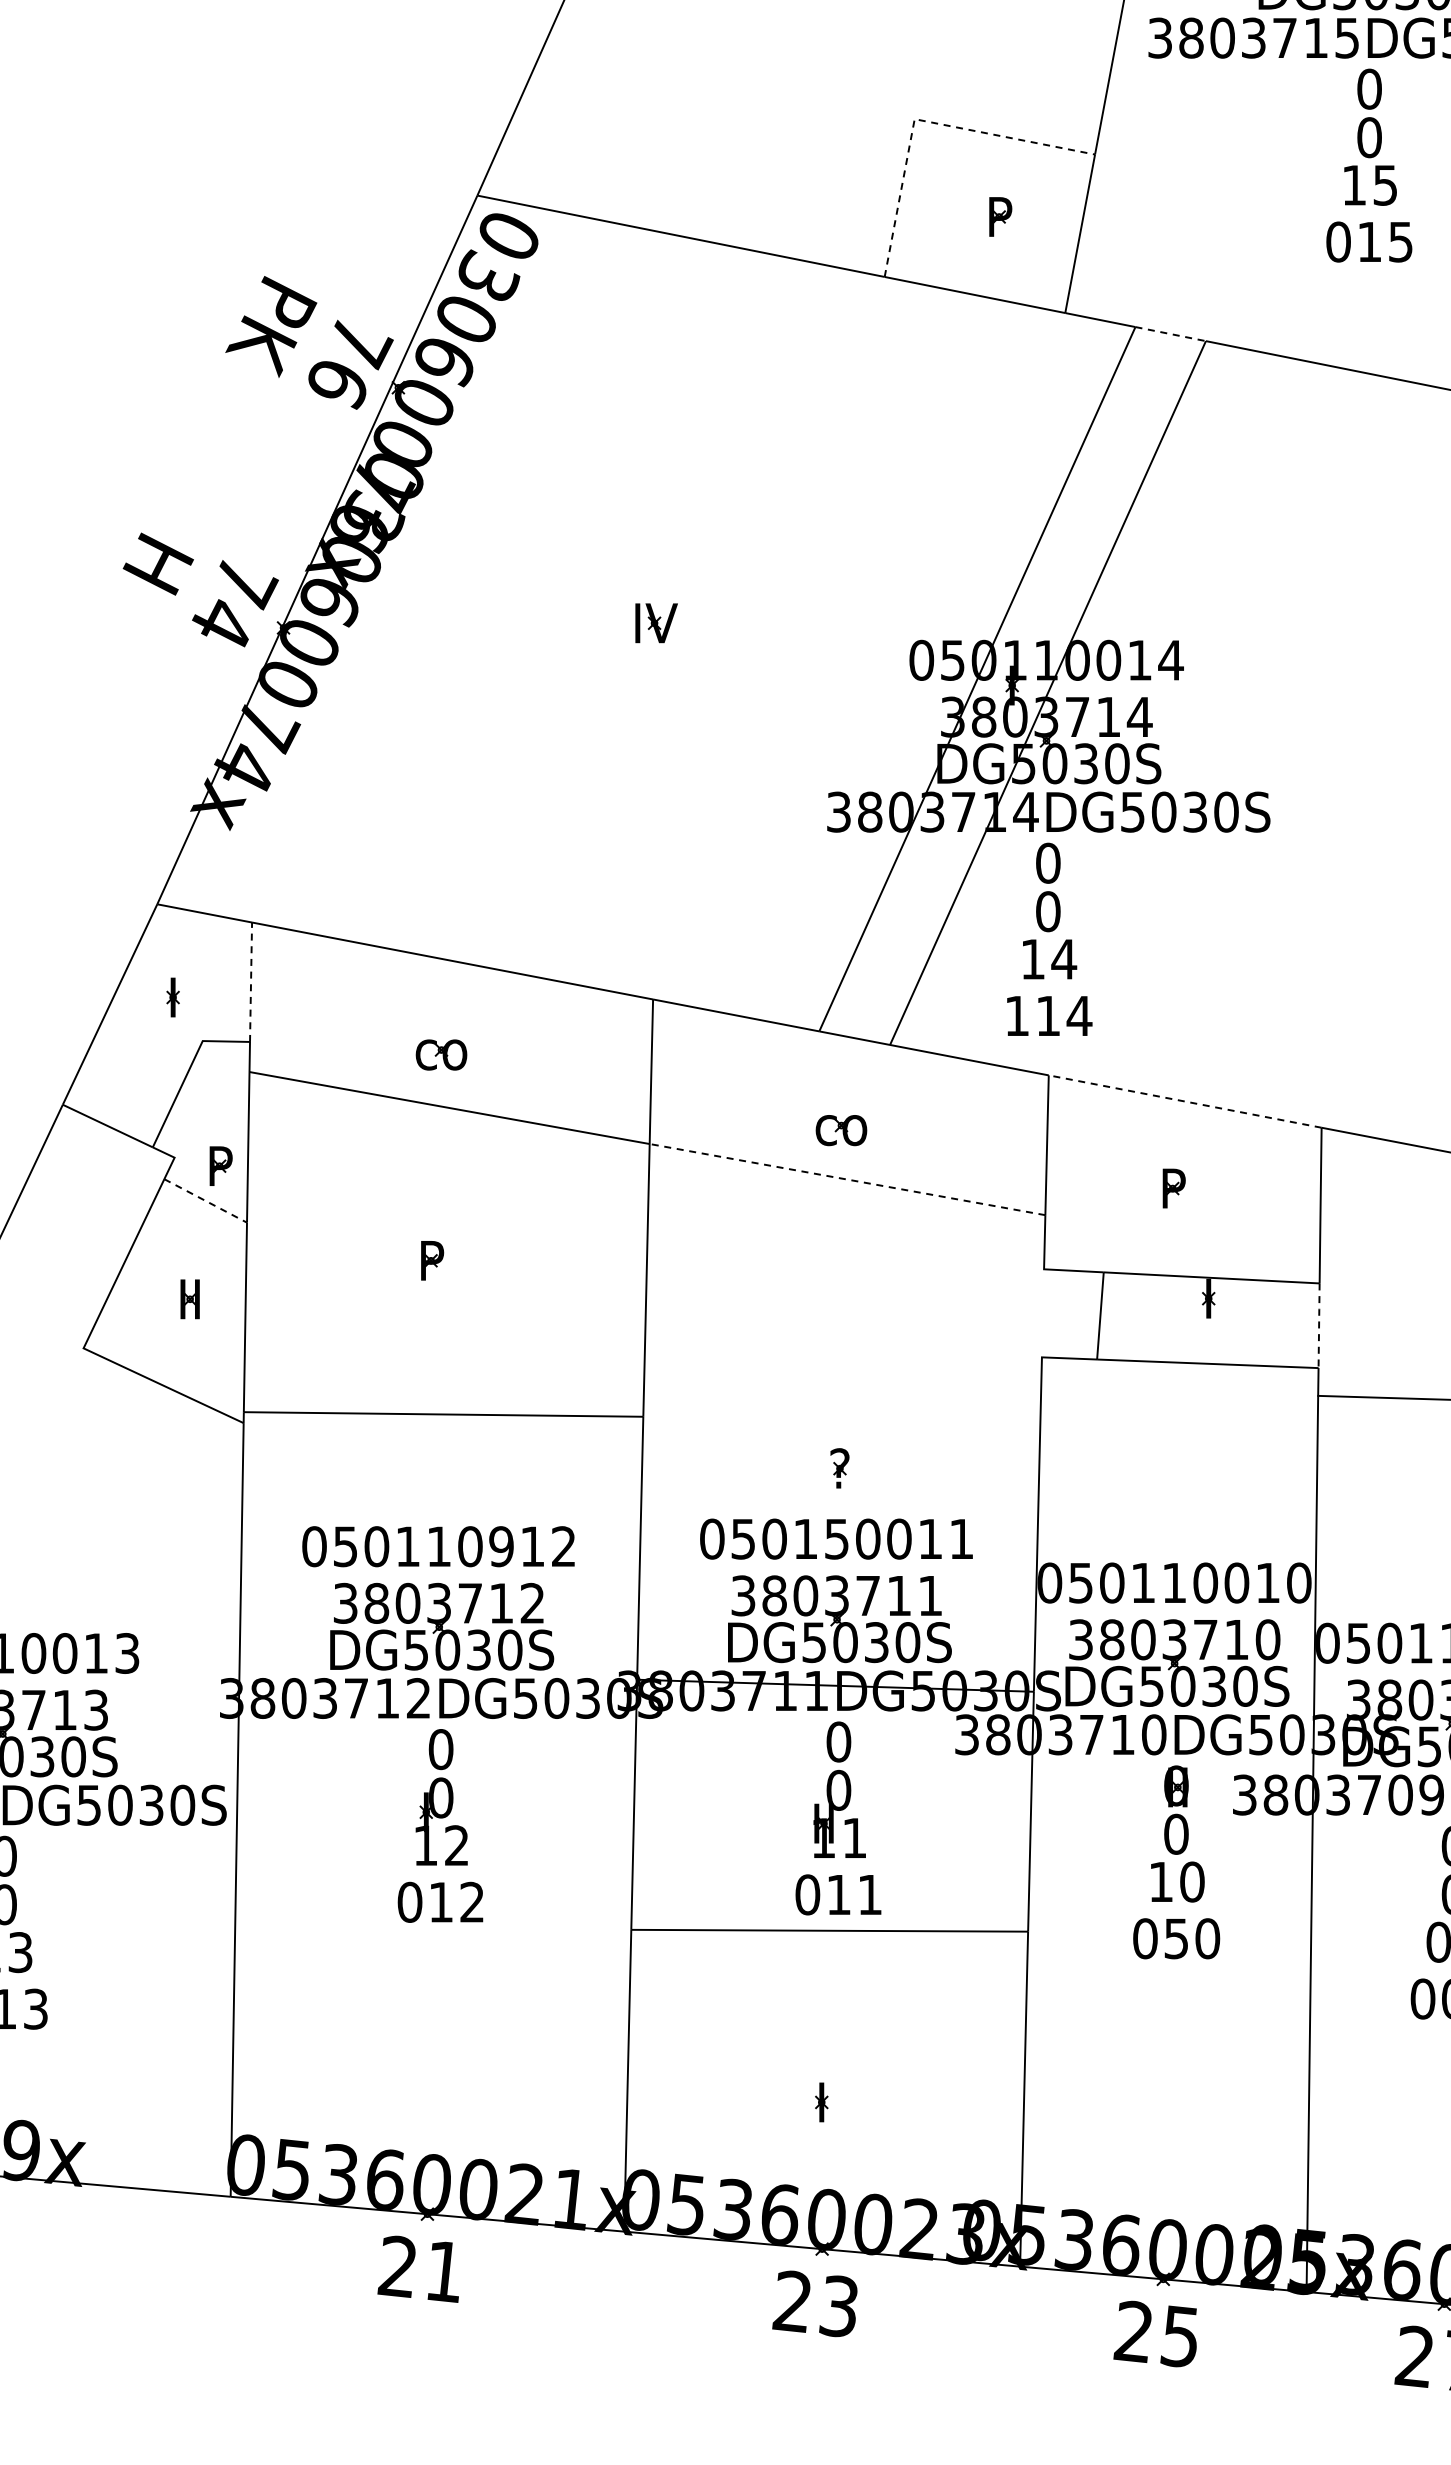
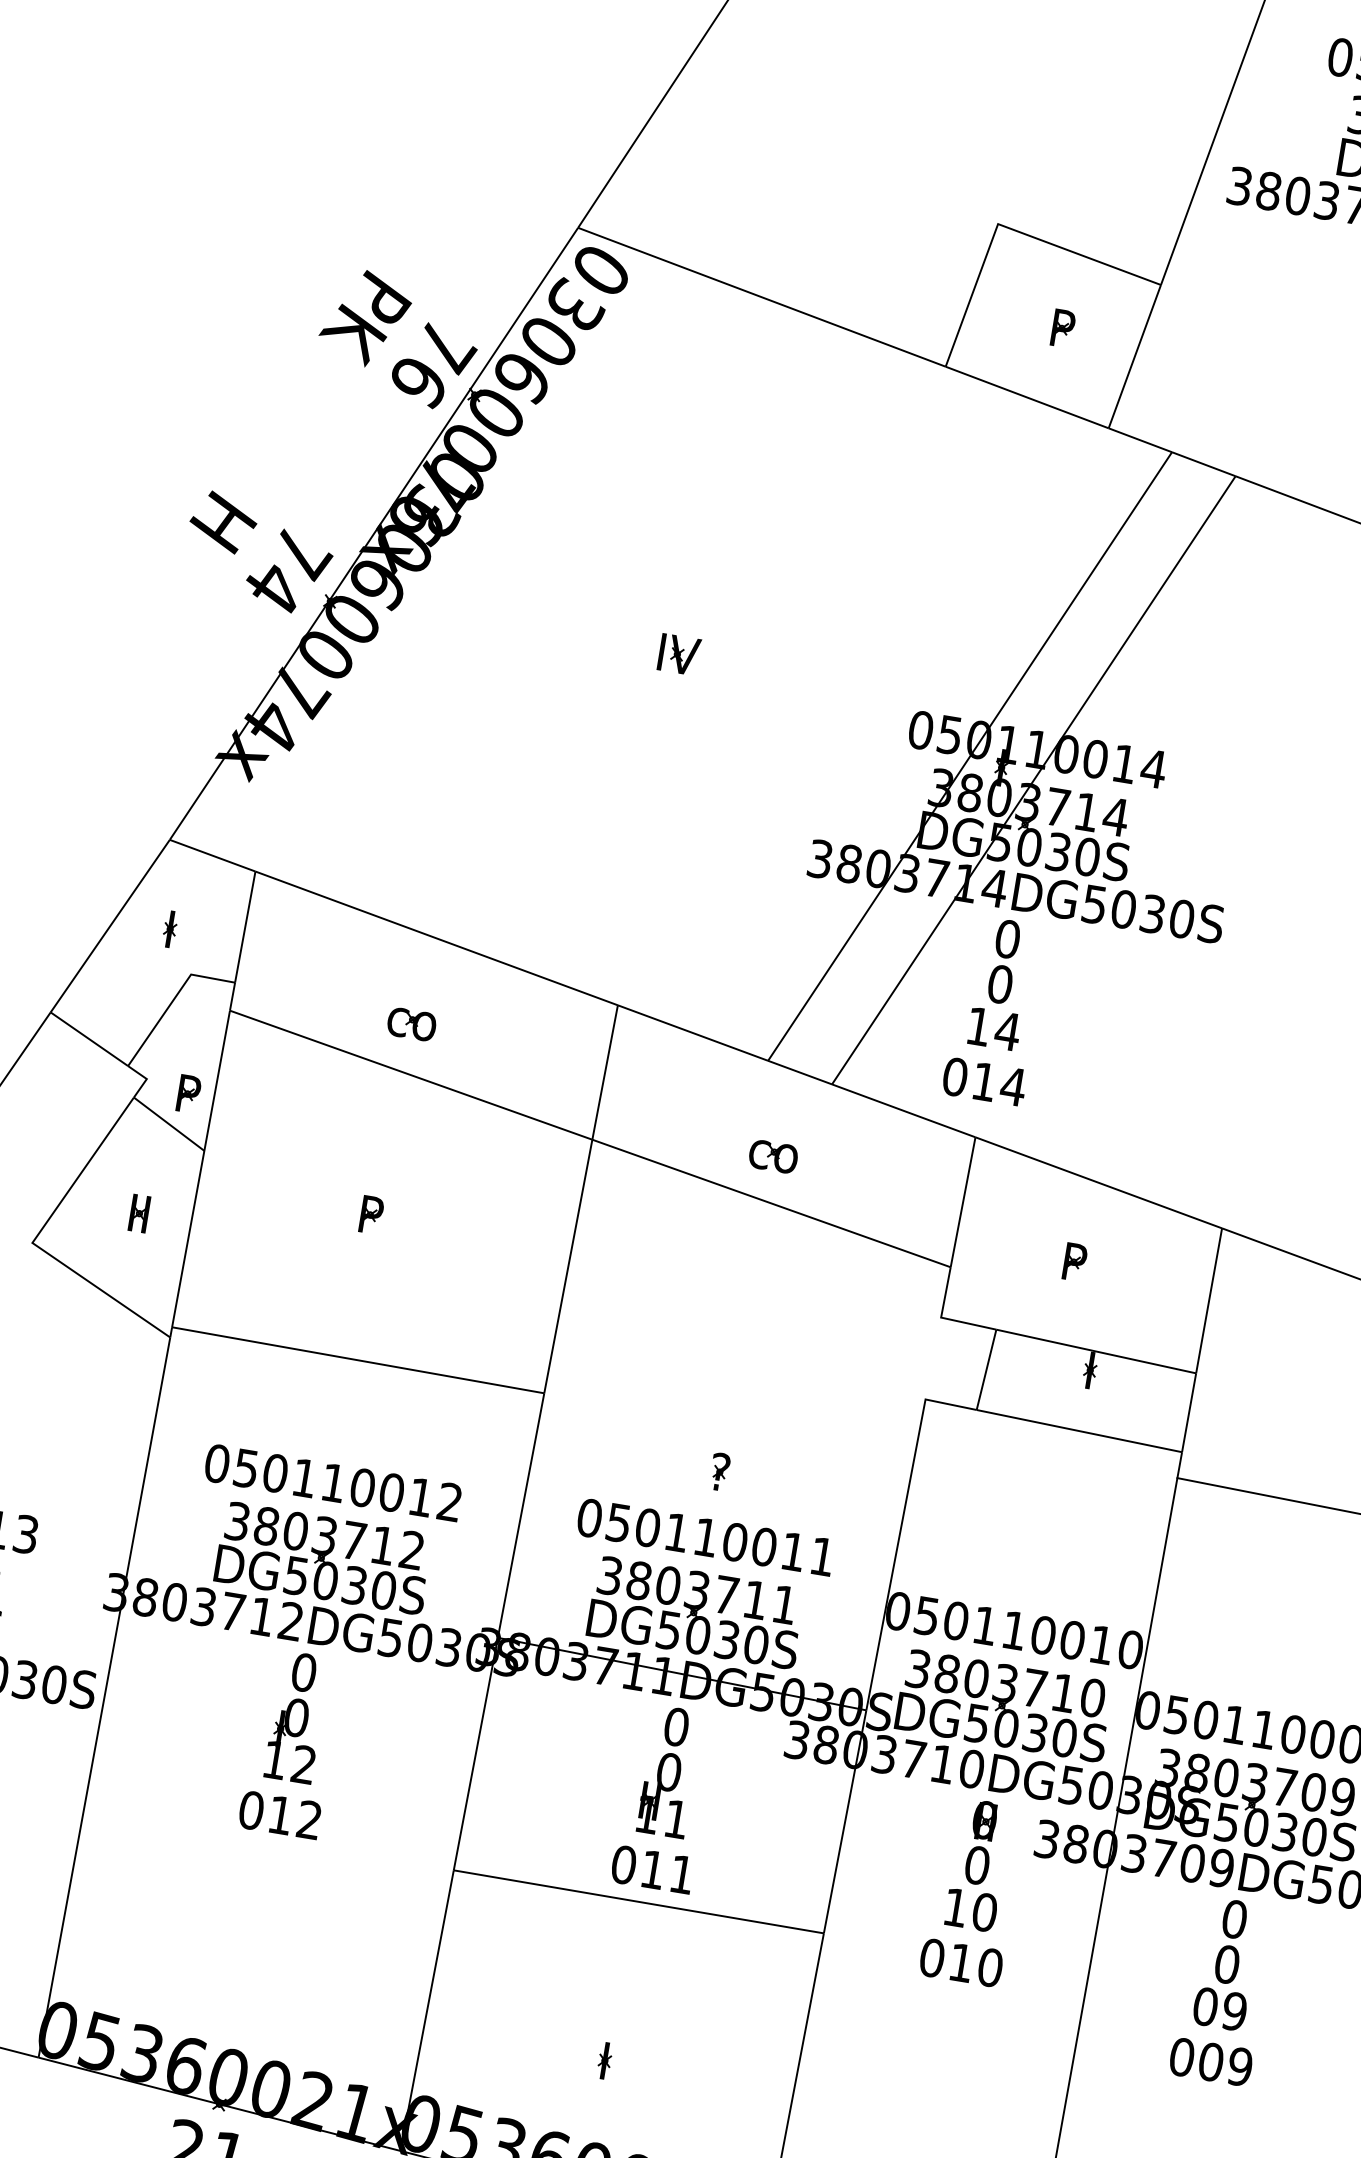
line: (925, 121) -> (1007, 227), dashed -> solid
line: (1170, 334) -> (1203, 464), dashed -> solid
line: (251, 982) -> (245, 927), dashed -> solid
text: (1017, 1015) -> (955, 1076), 114 -> 014
line: (1184, 1101) -> (1098, 1182), dashed -> solid
line: (847, 1179) -> (771, 1203), dashed -> solid
line: (205, 1200) -> (169, 1123), dashed -> solid
line: (1319, 1325) -> (1189, 1412), dashed -> solid
text: (836, 1539) -> (705, 1537), 050150011 -> 050110011
text: (501, 1546) -> (391, 1492), 050110912 -> 050110012
text: (1175, 1938) -> (960, 1962), 050 -> 010

